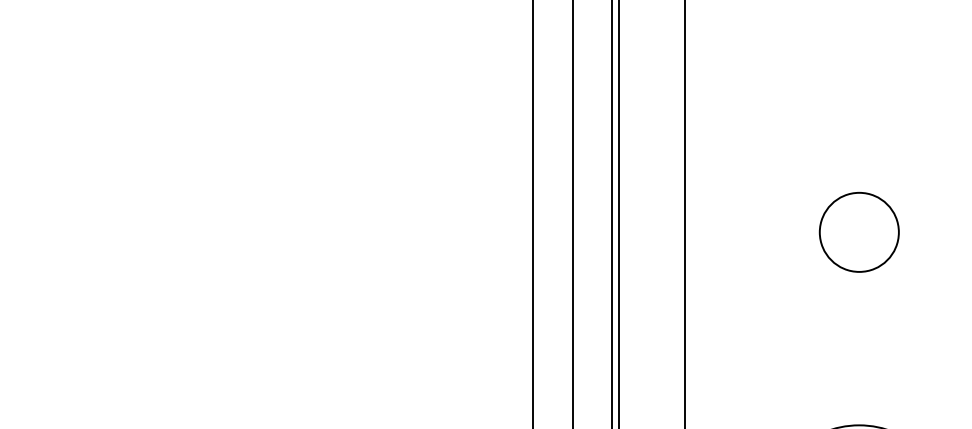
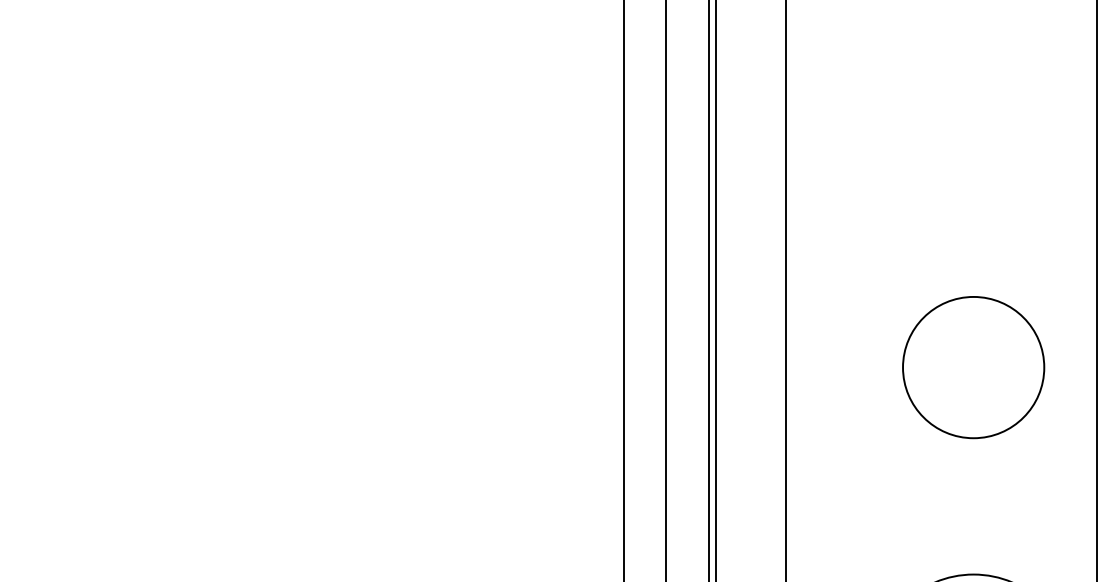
circle: (859, 232) -> (973, 367), size x1.67

